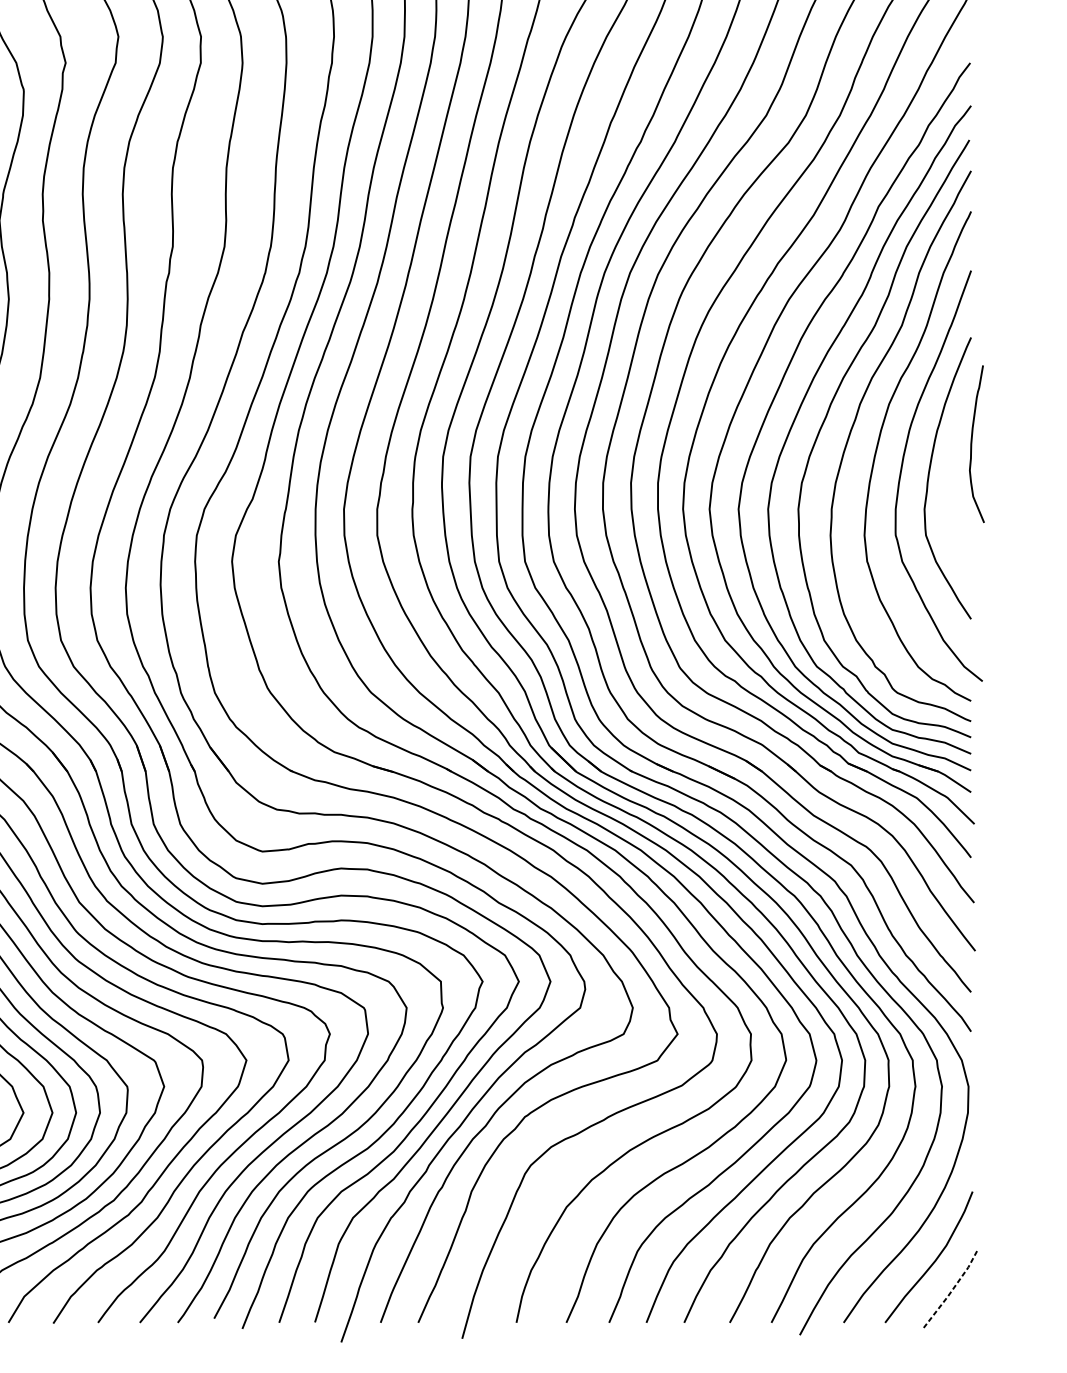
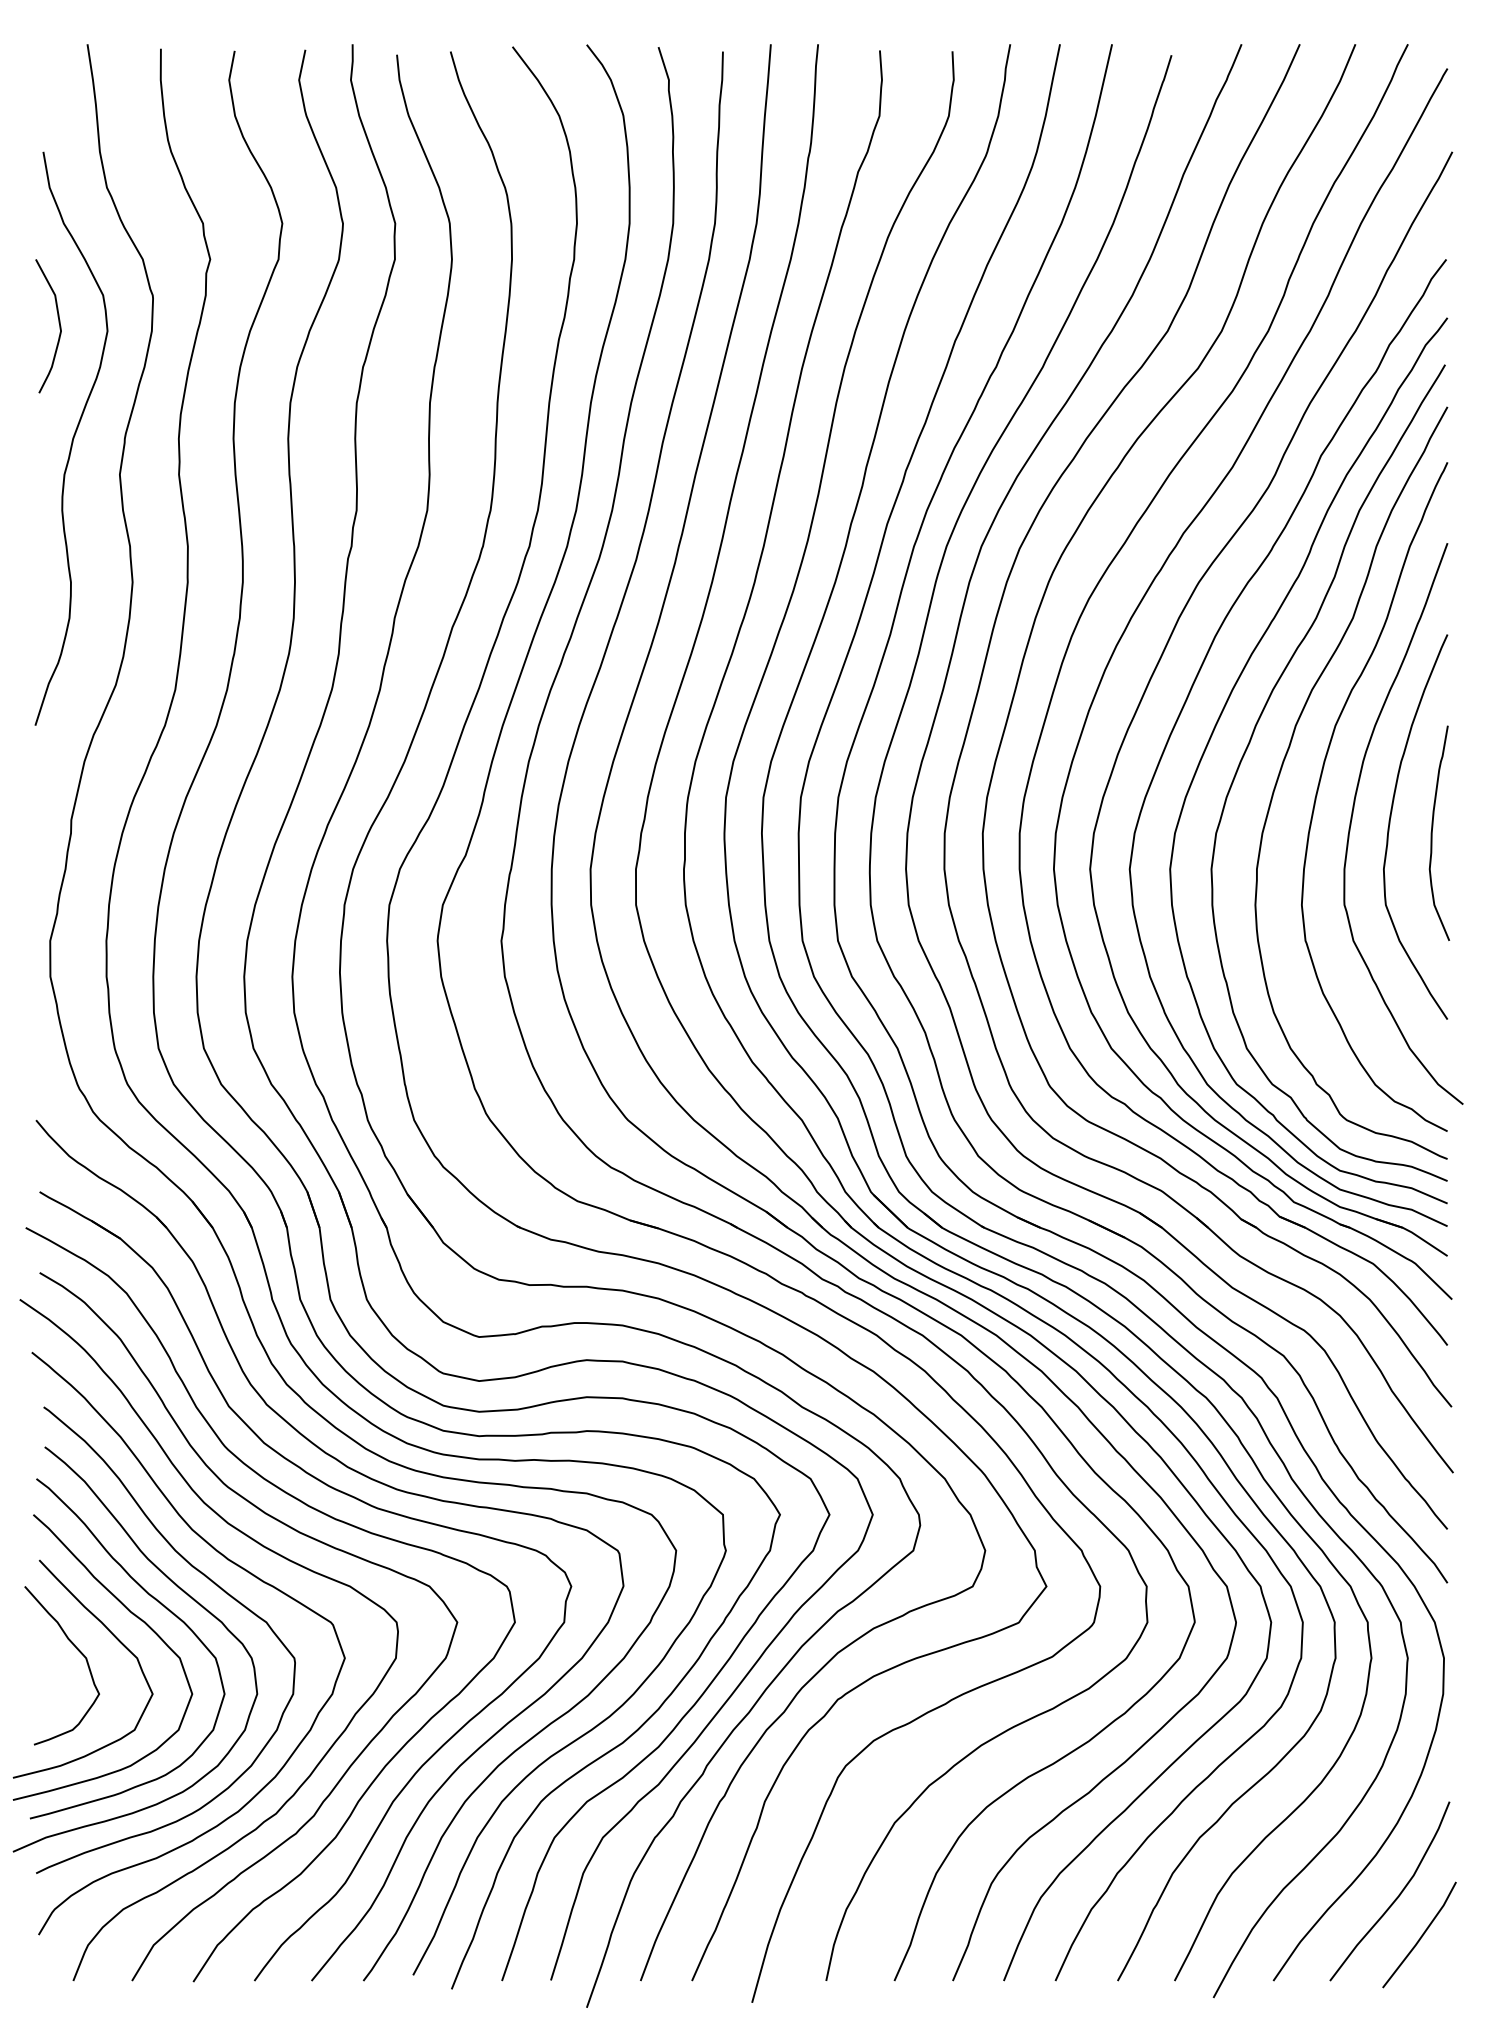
curve: (971, 443) -> (1432, 832), moved
line: (952, 1290) -> (1422, 1936), dashed -> solid

